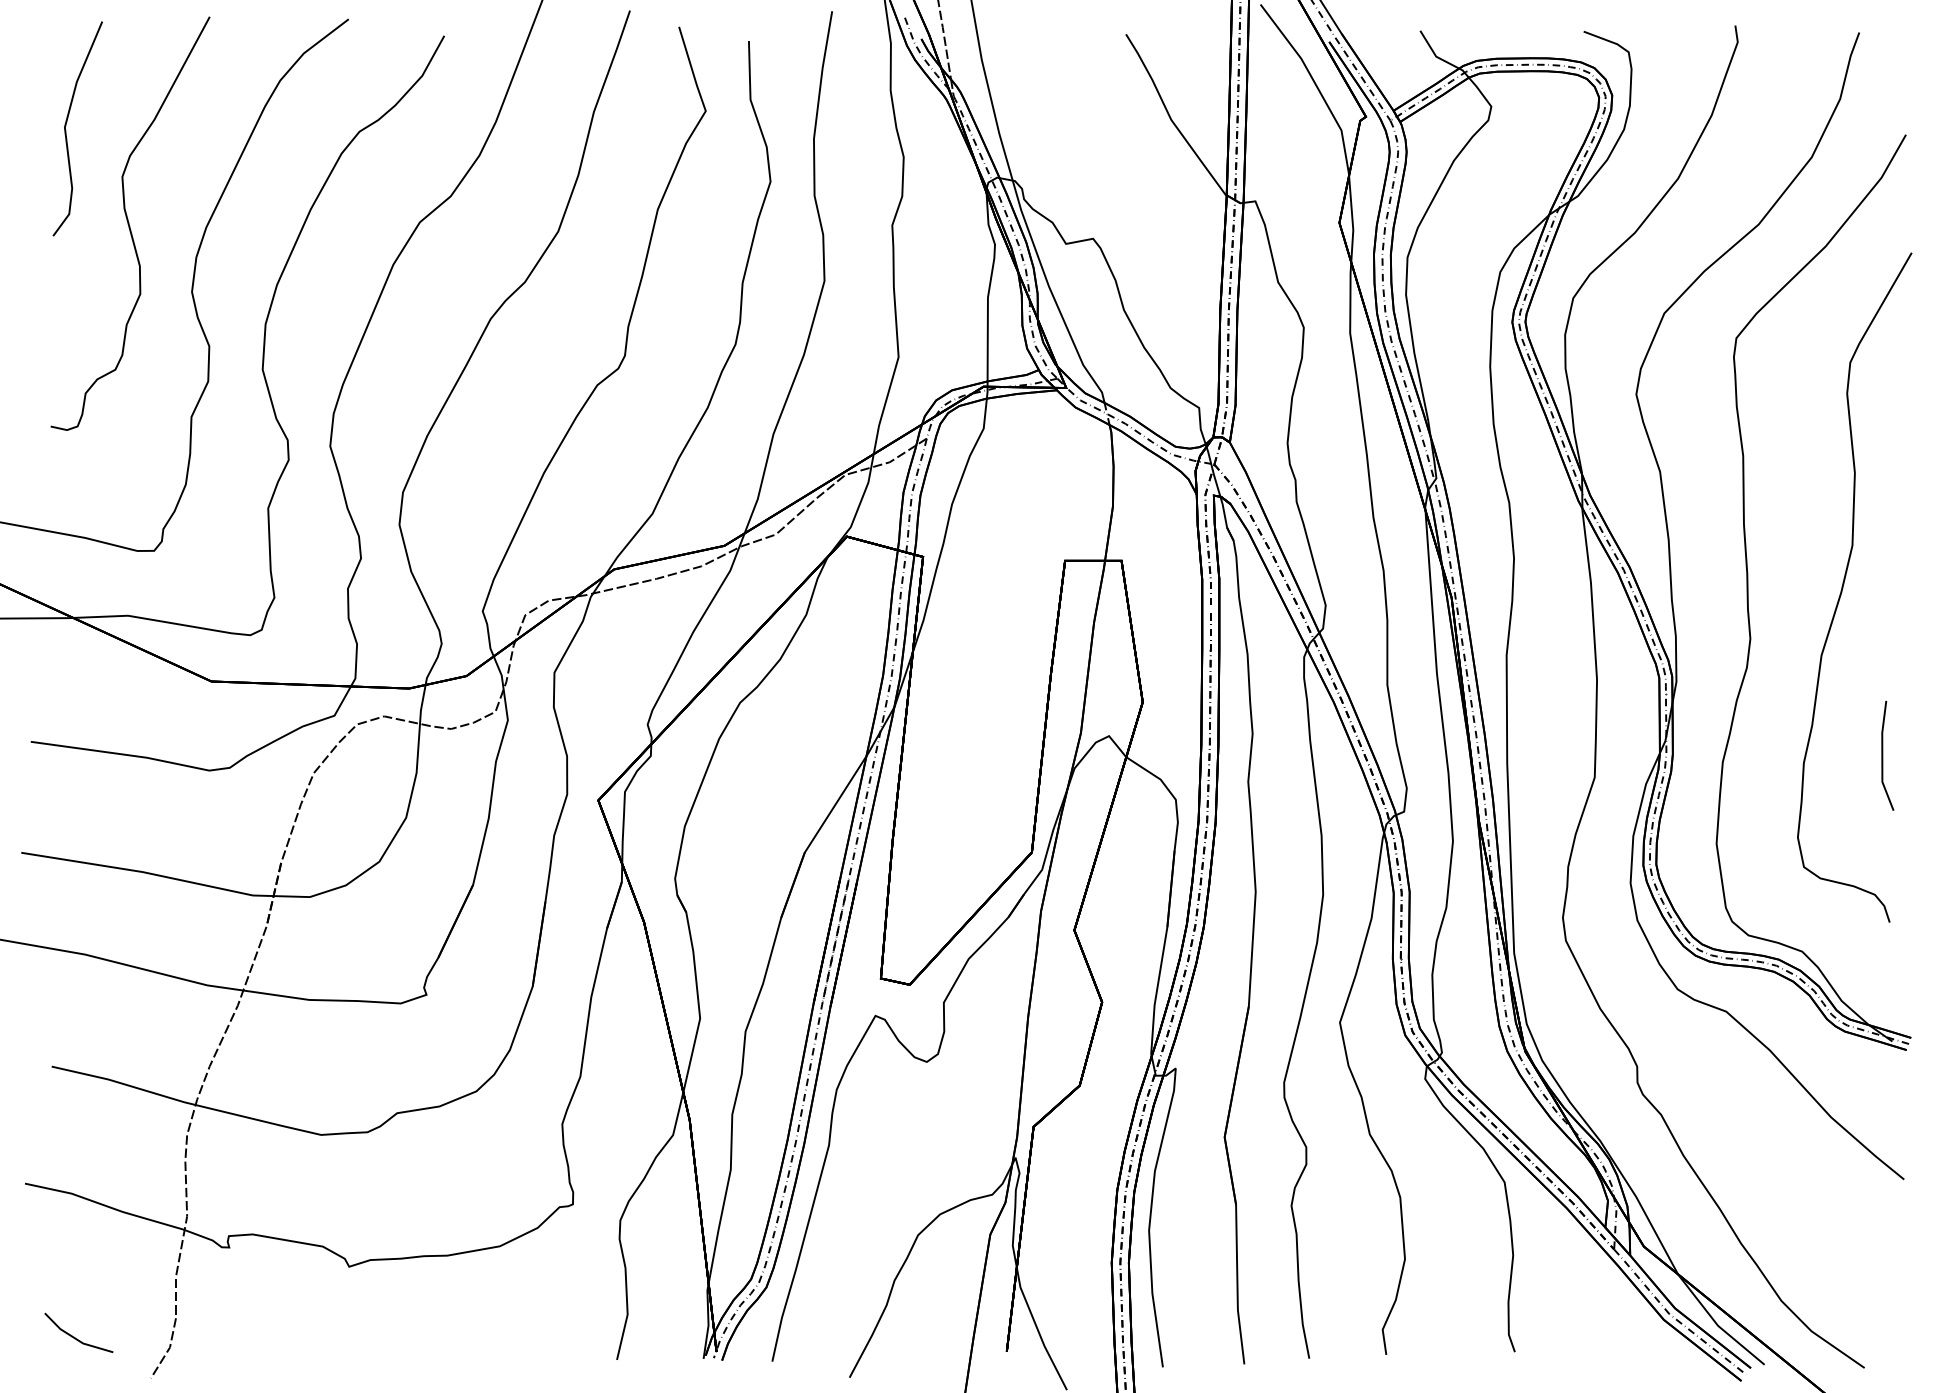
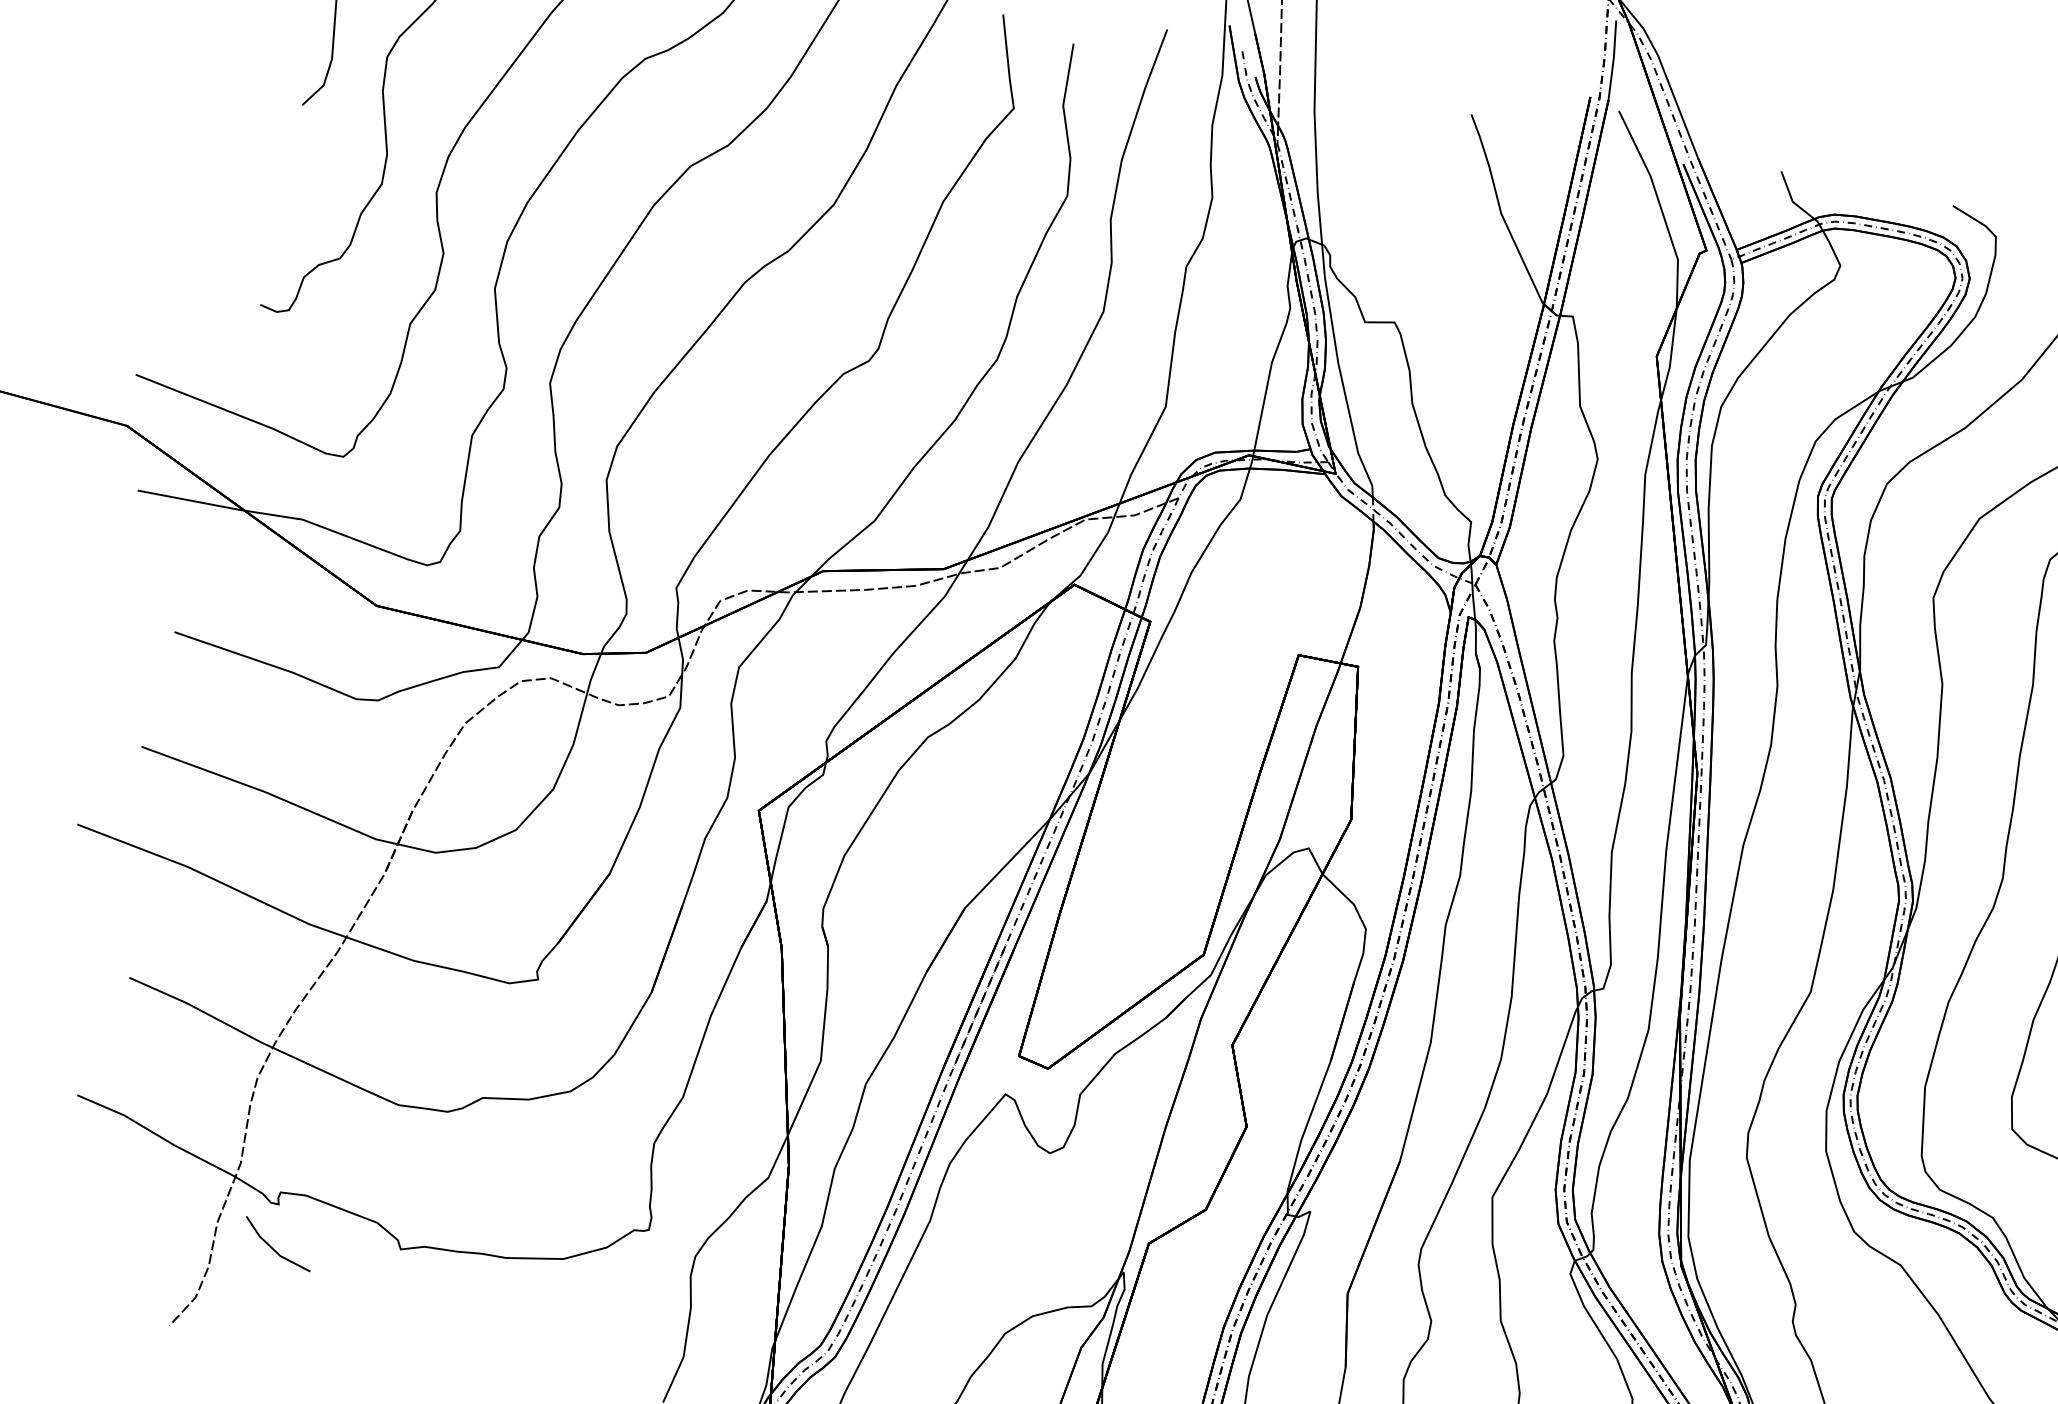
line: (74, 1336) -> (272, 1246), moved

